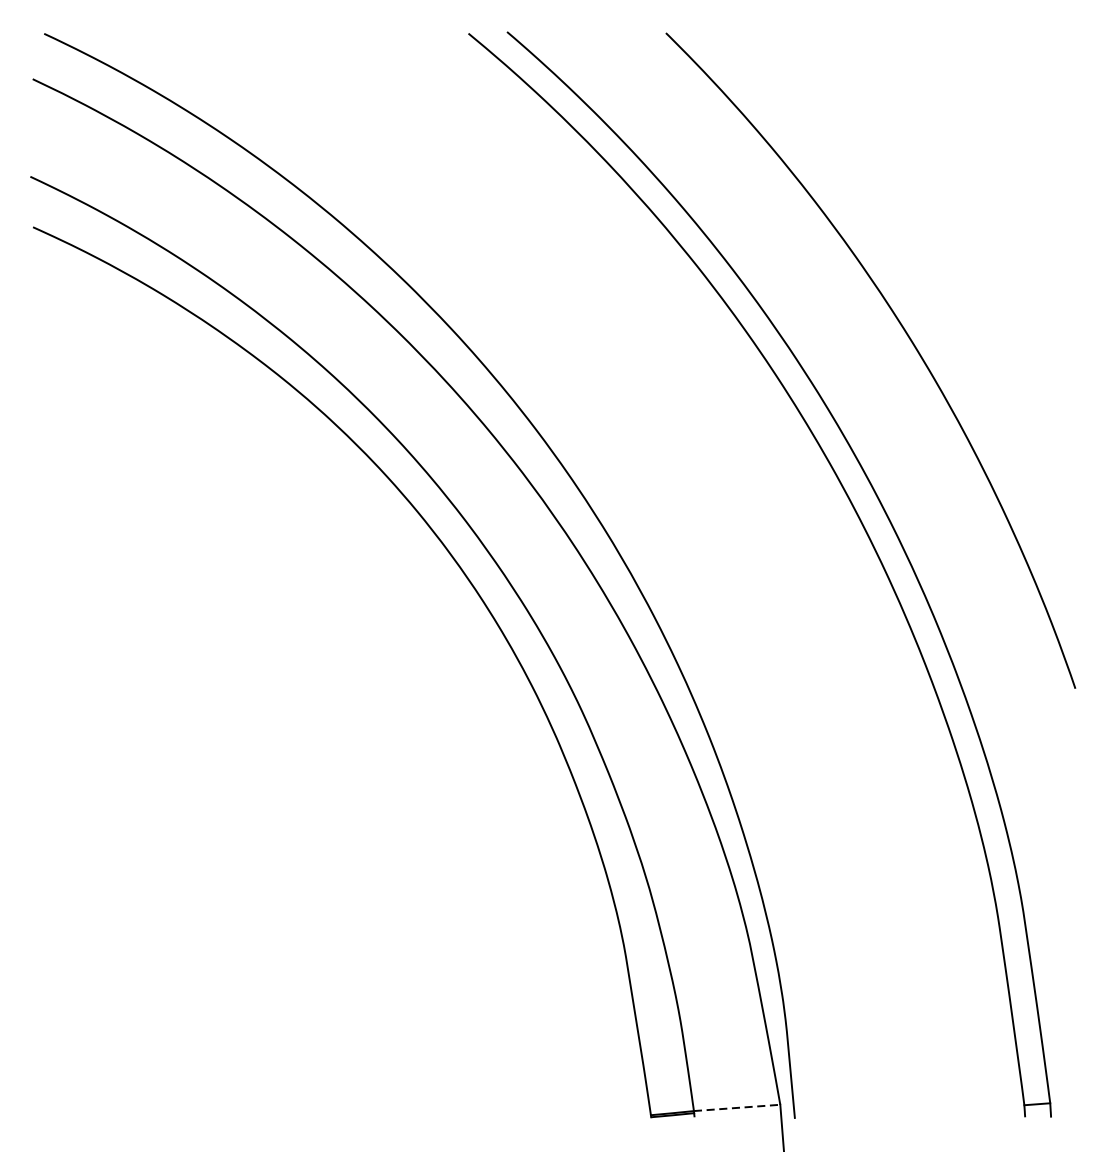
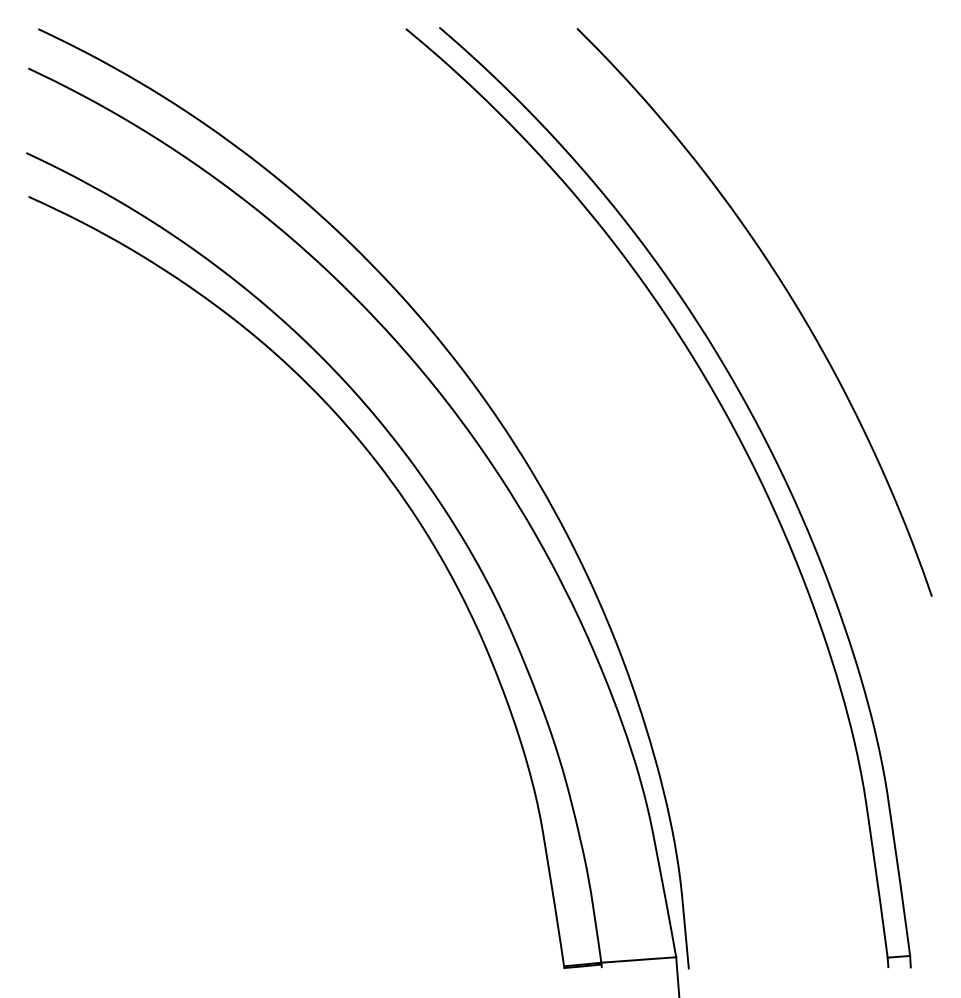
line: (736, 1107) -> (638, 959), dashed -> solid

